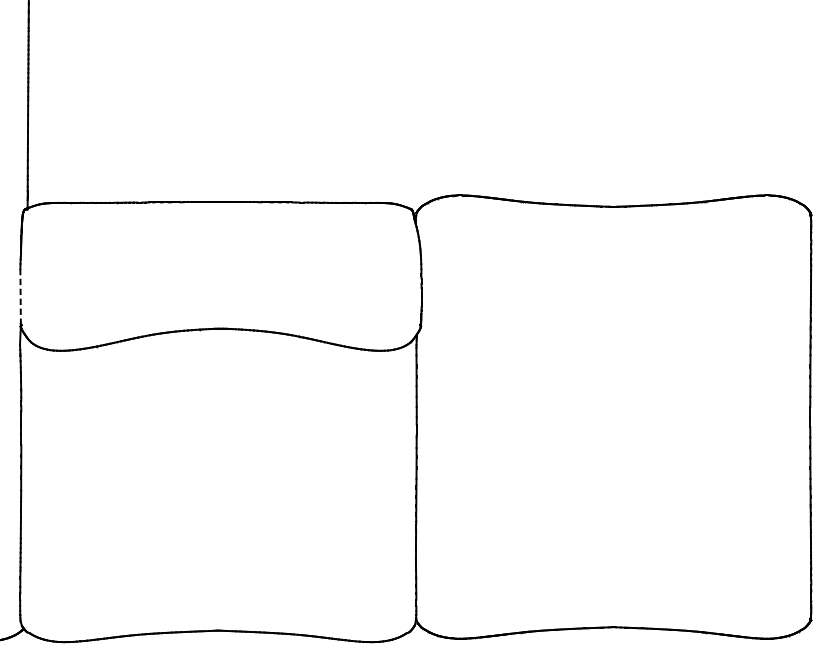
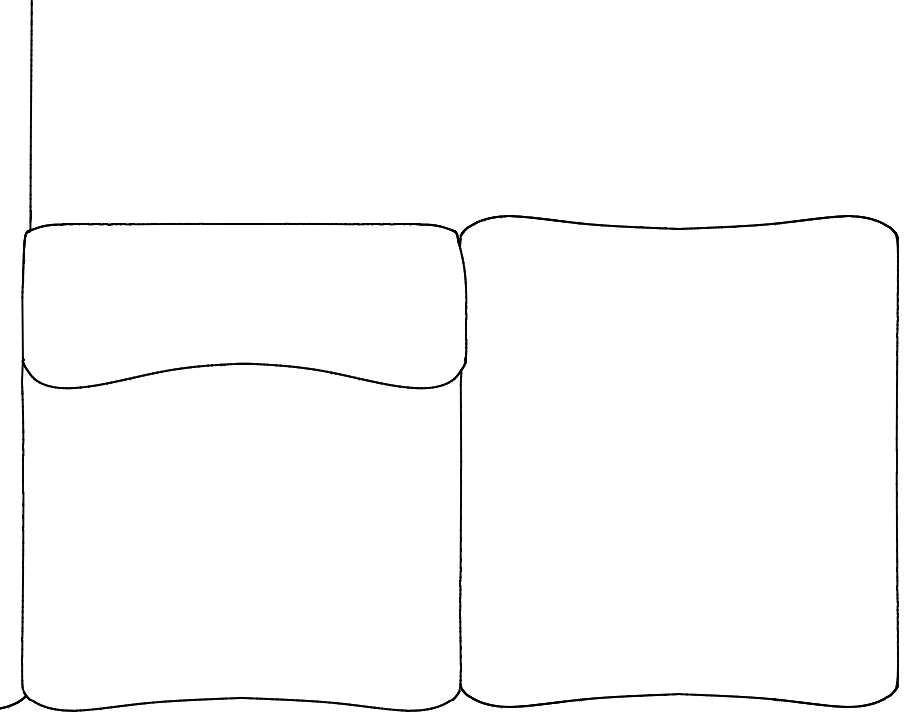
line: (20, 296) -> (22, 328), dashed -> solid

